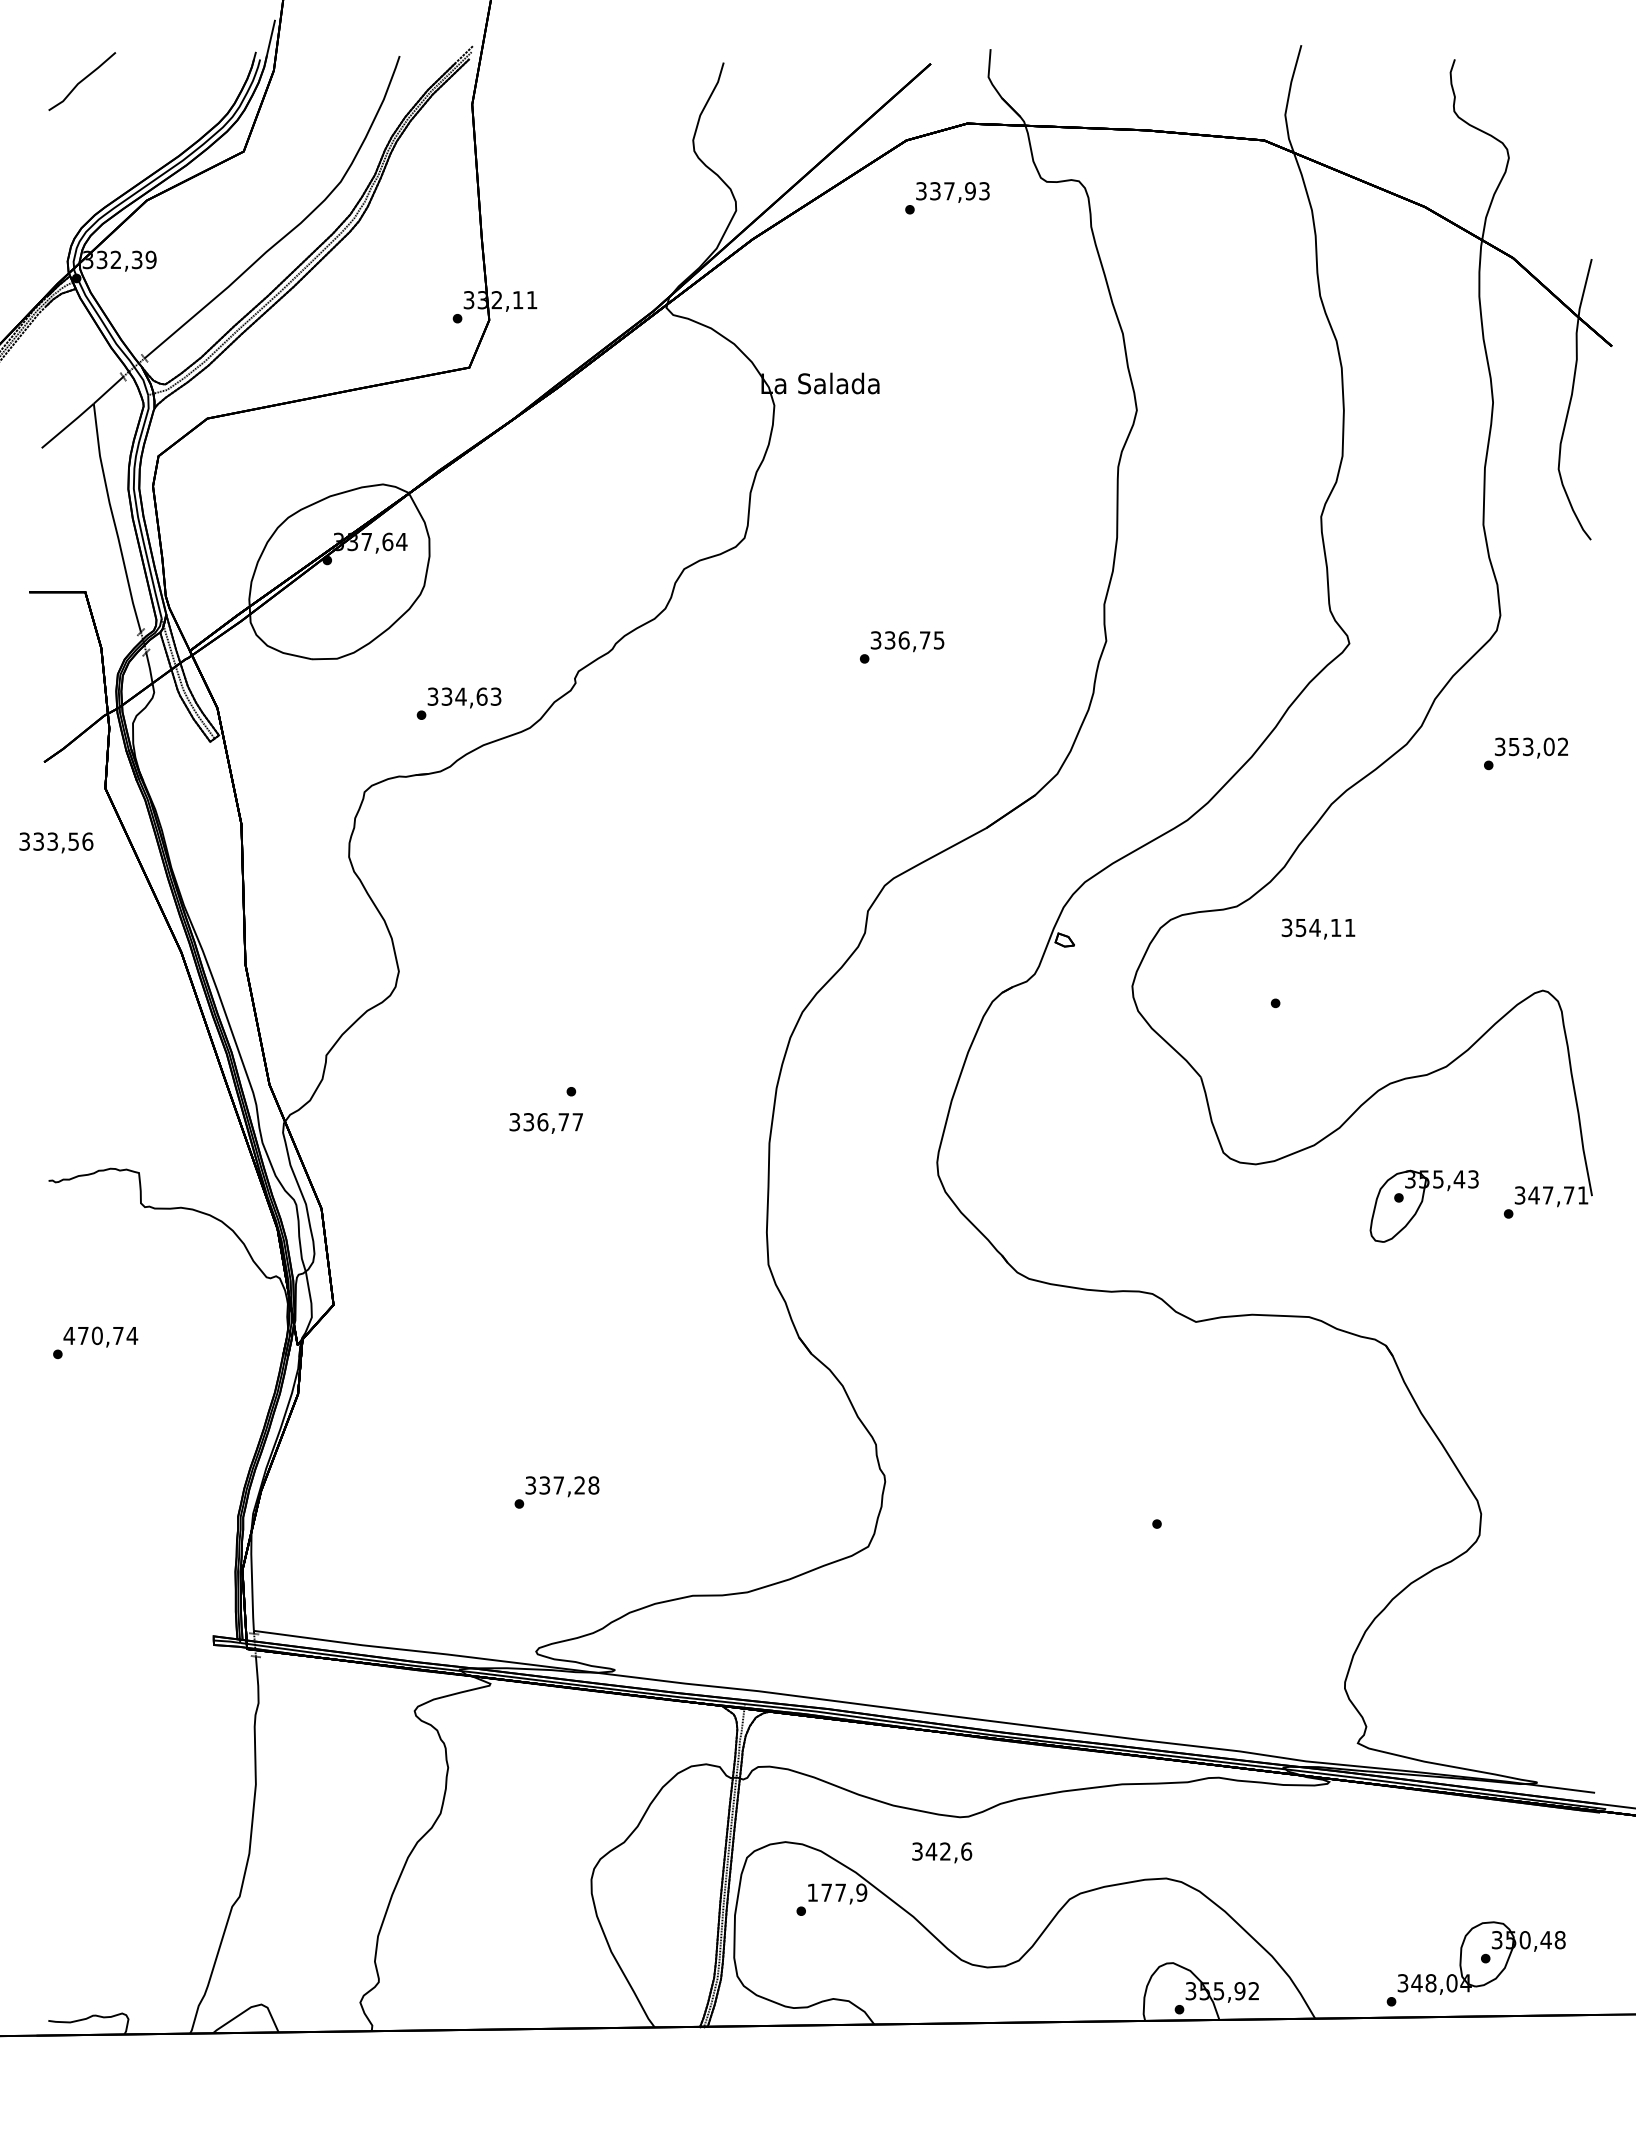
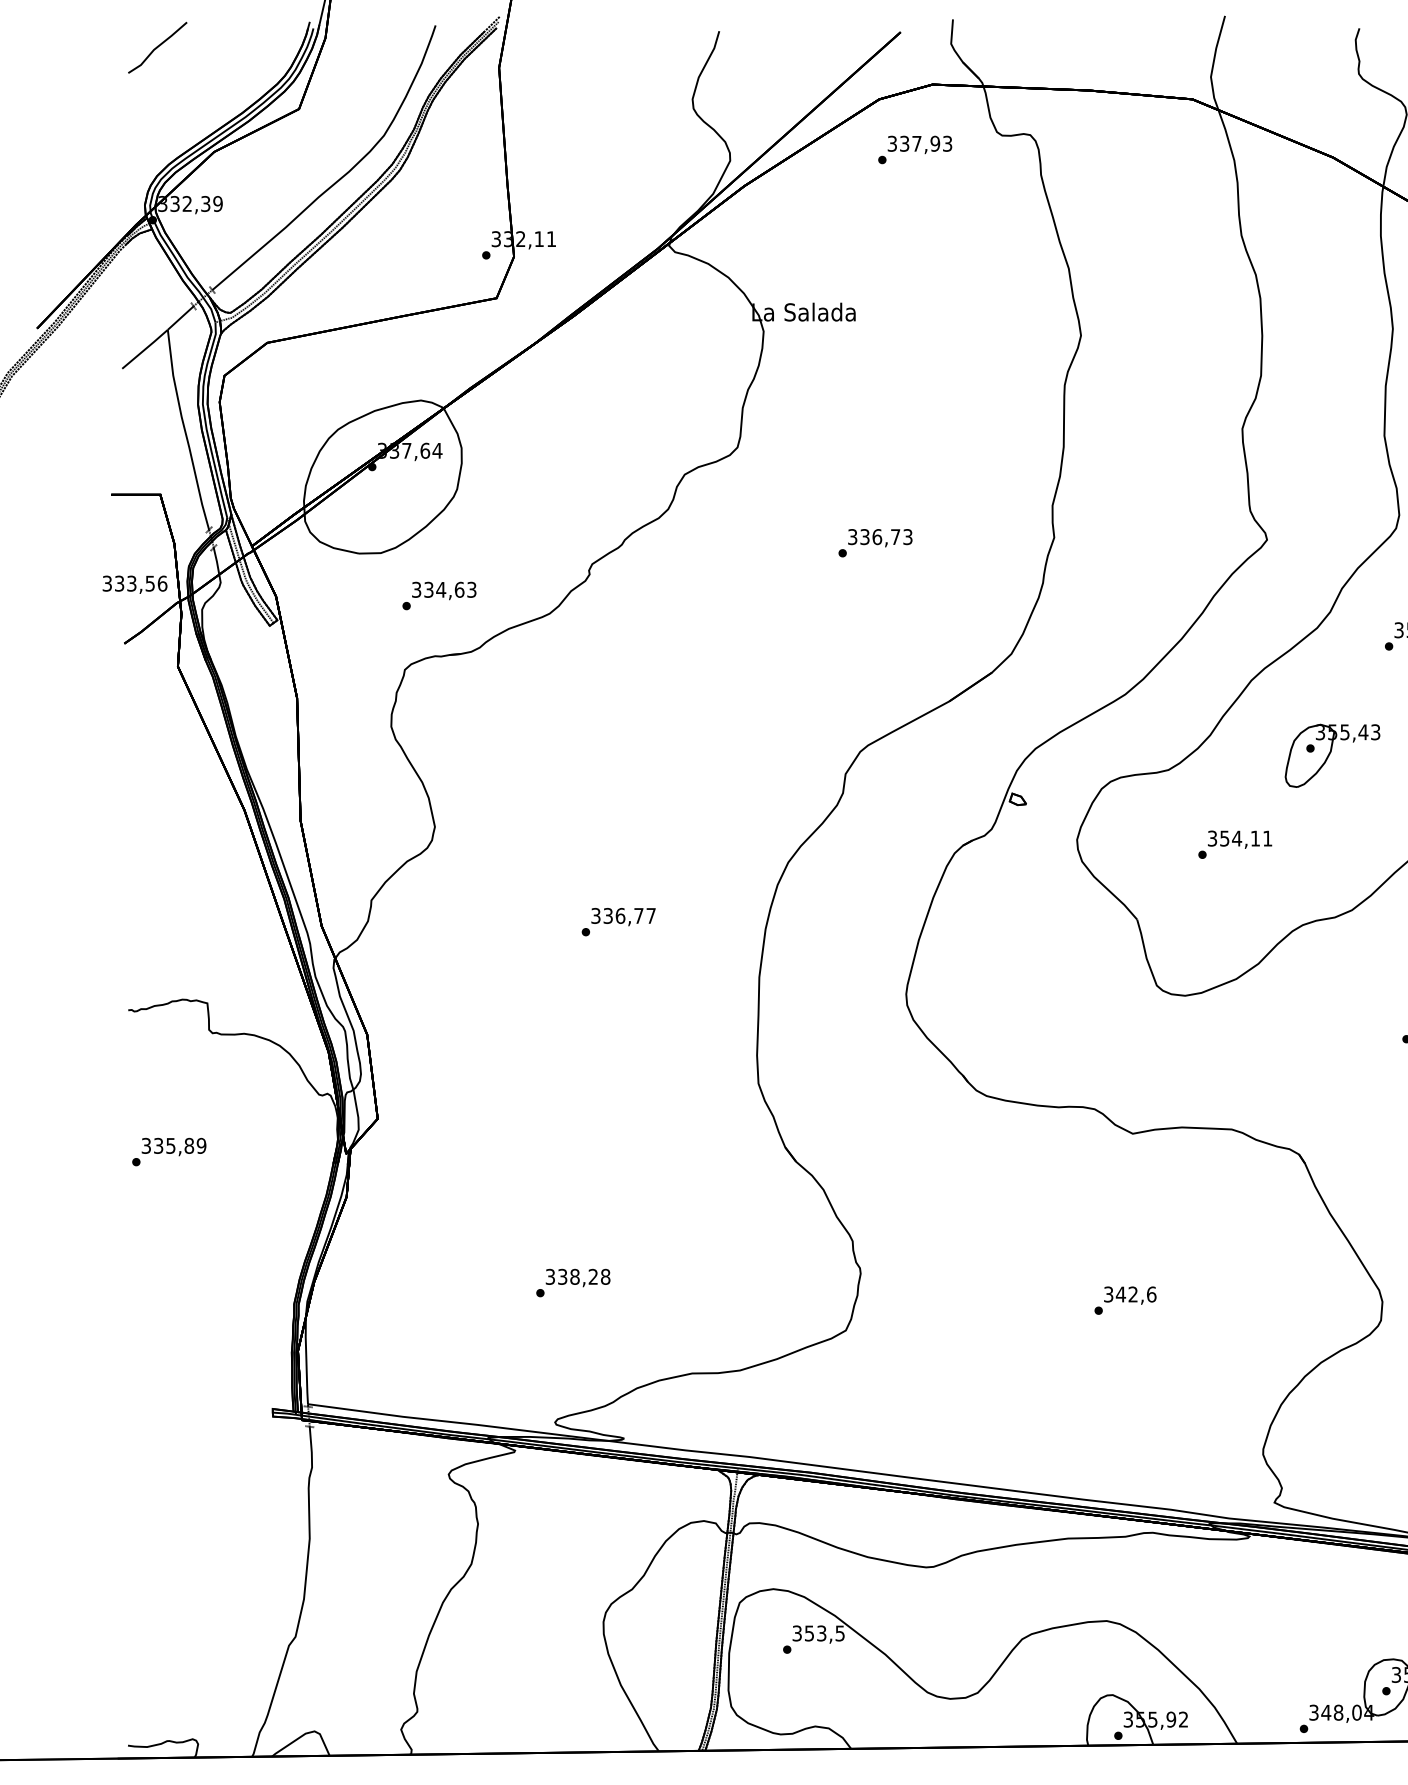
text: (939, 639) -> (908, 536), 336,75 -> 336,73
text: (458, 703) -> (438, 595), moved
text: (56, 842) -> (135, 584), moved
text: (1318, 928) -> (1240, 839), moved
text: (545, 1123) -> (622, 917), moved
part: (1423, 1205) -> (1331, 755), moved
text: (100, 1335) -> (173, 1145), 470,74 -> 335,89
text: (558, 1485) -> (574, 1276), 337,28 -> 338,28
text: (942, 1852) -> (1130, 1295), moved
text: (837, 1892) -> (818, 1633), 177,9 -> 353,5

